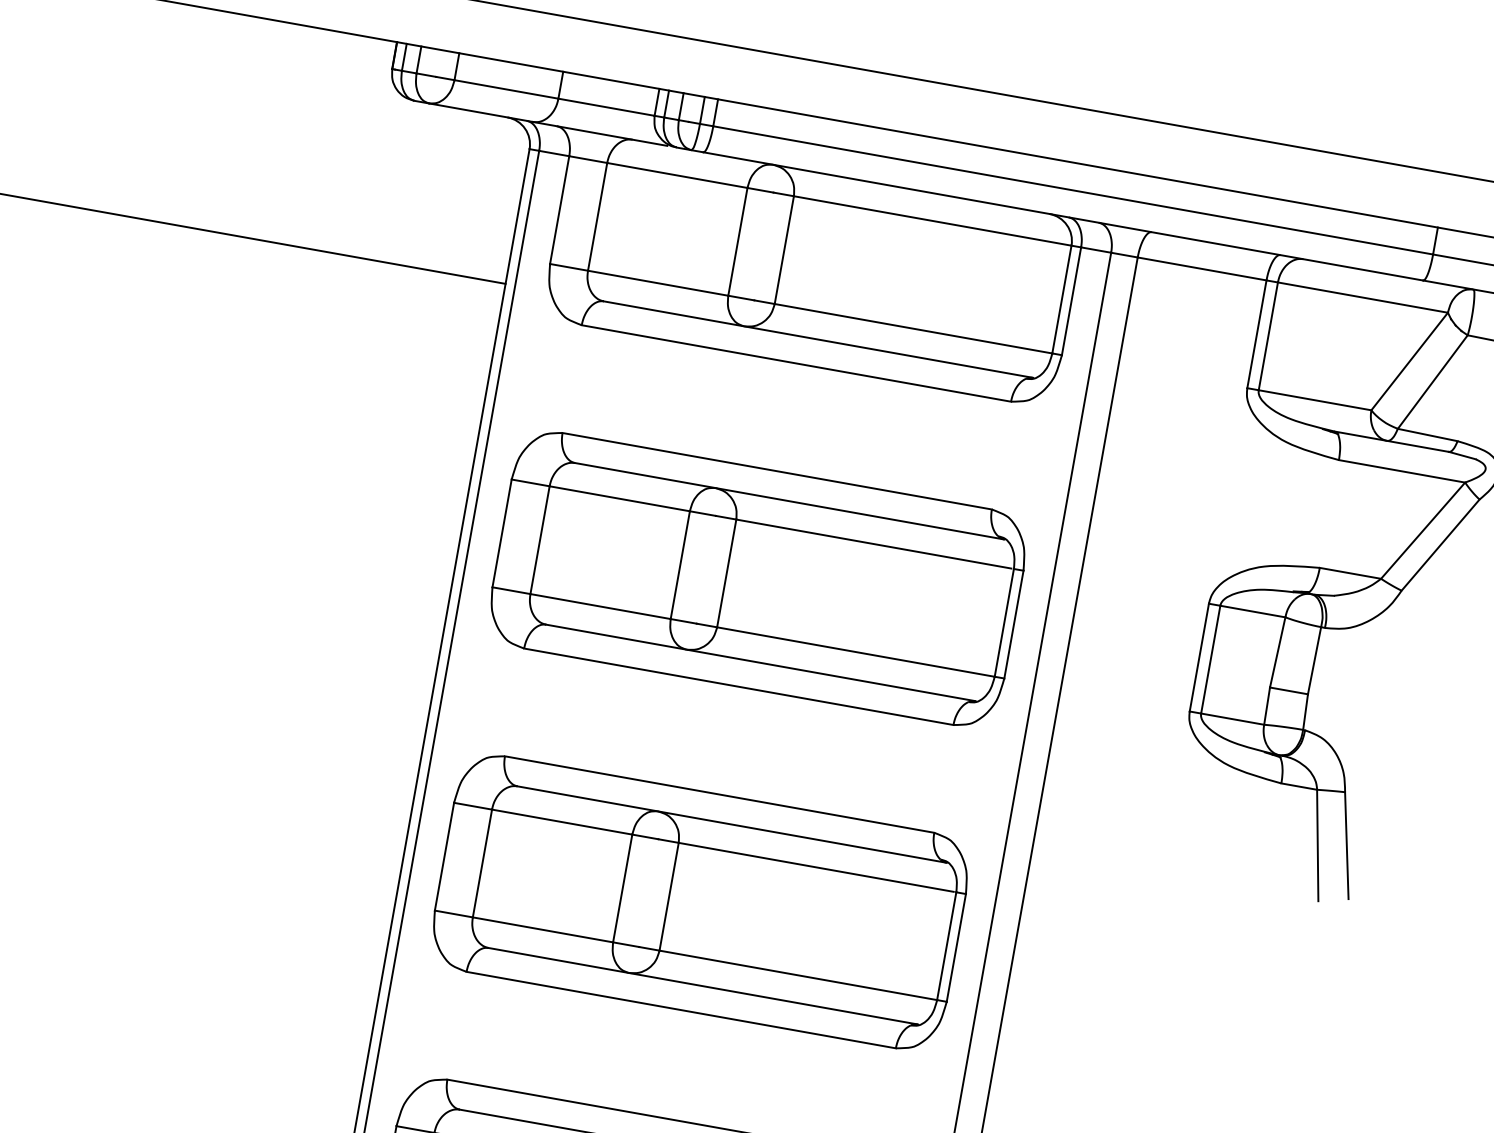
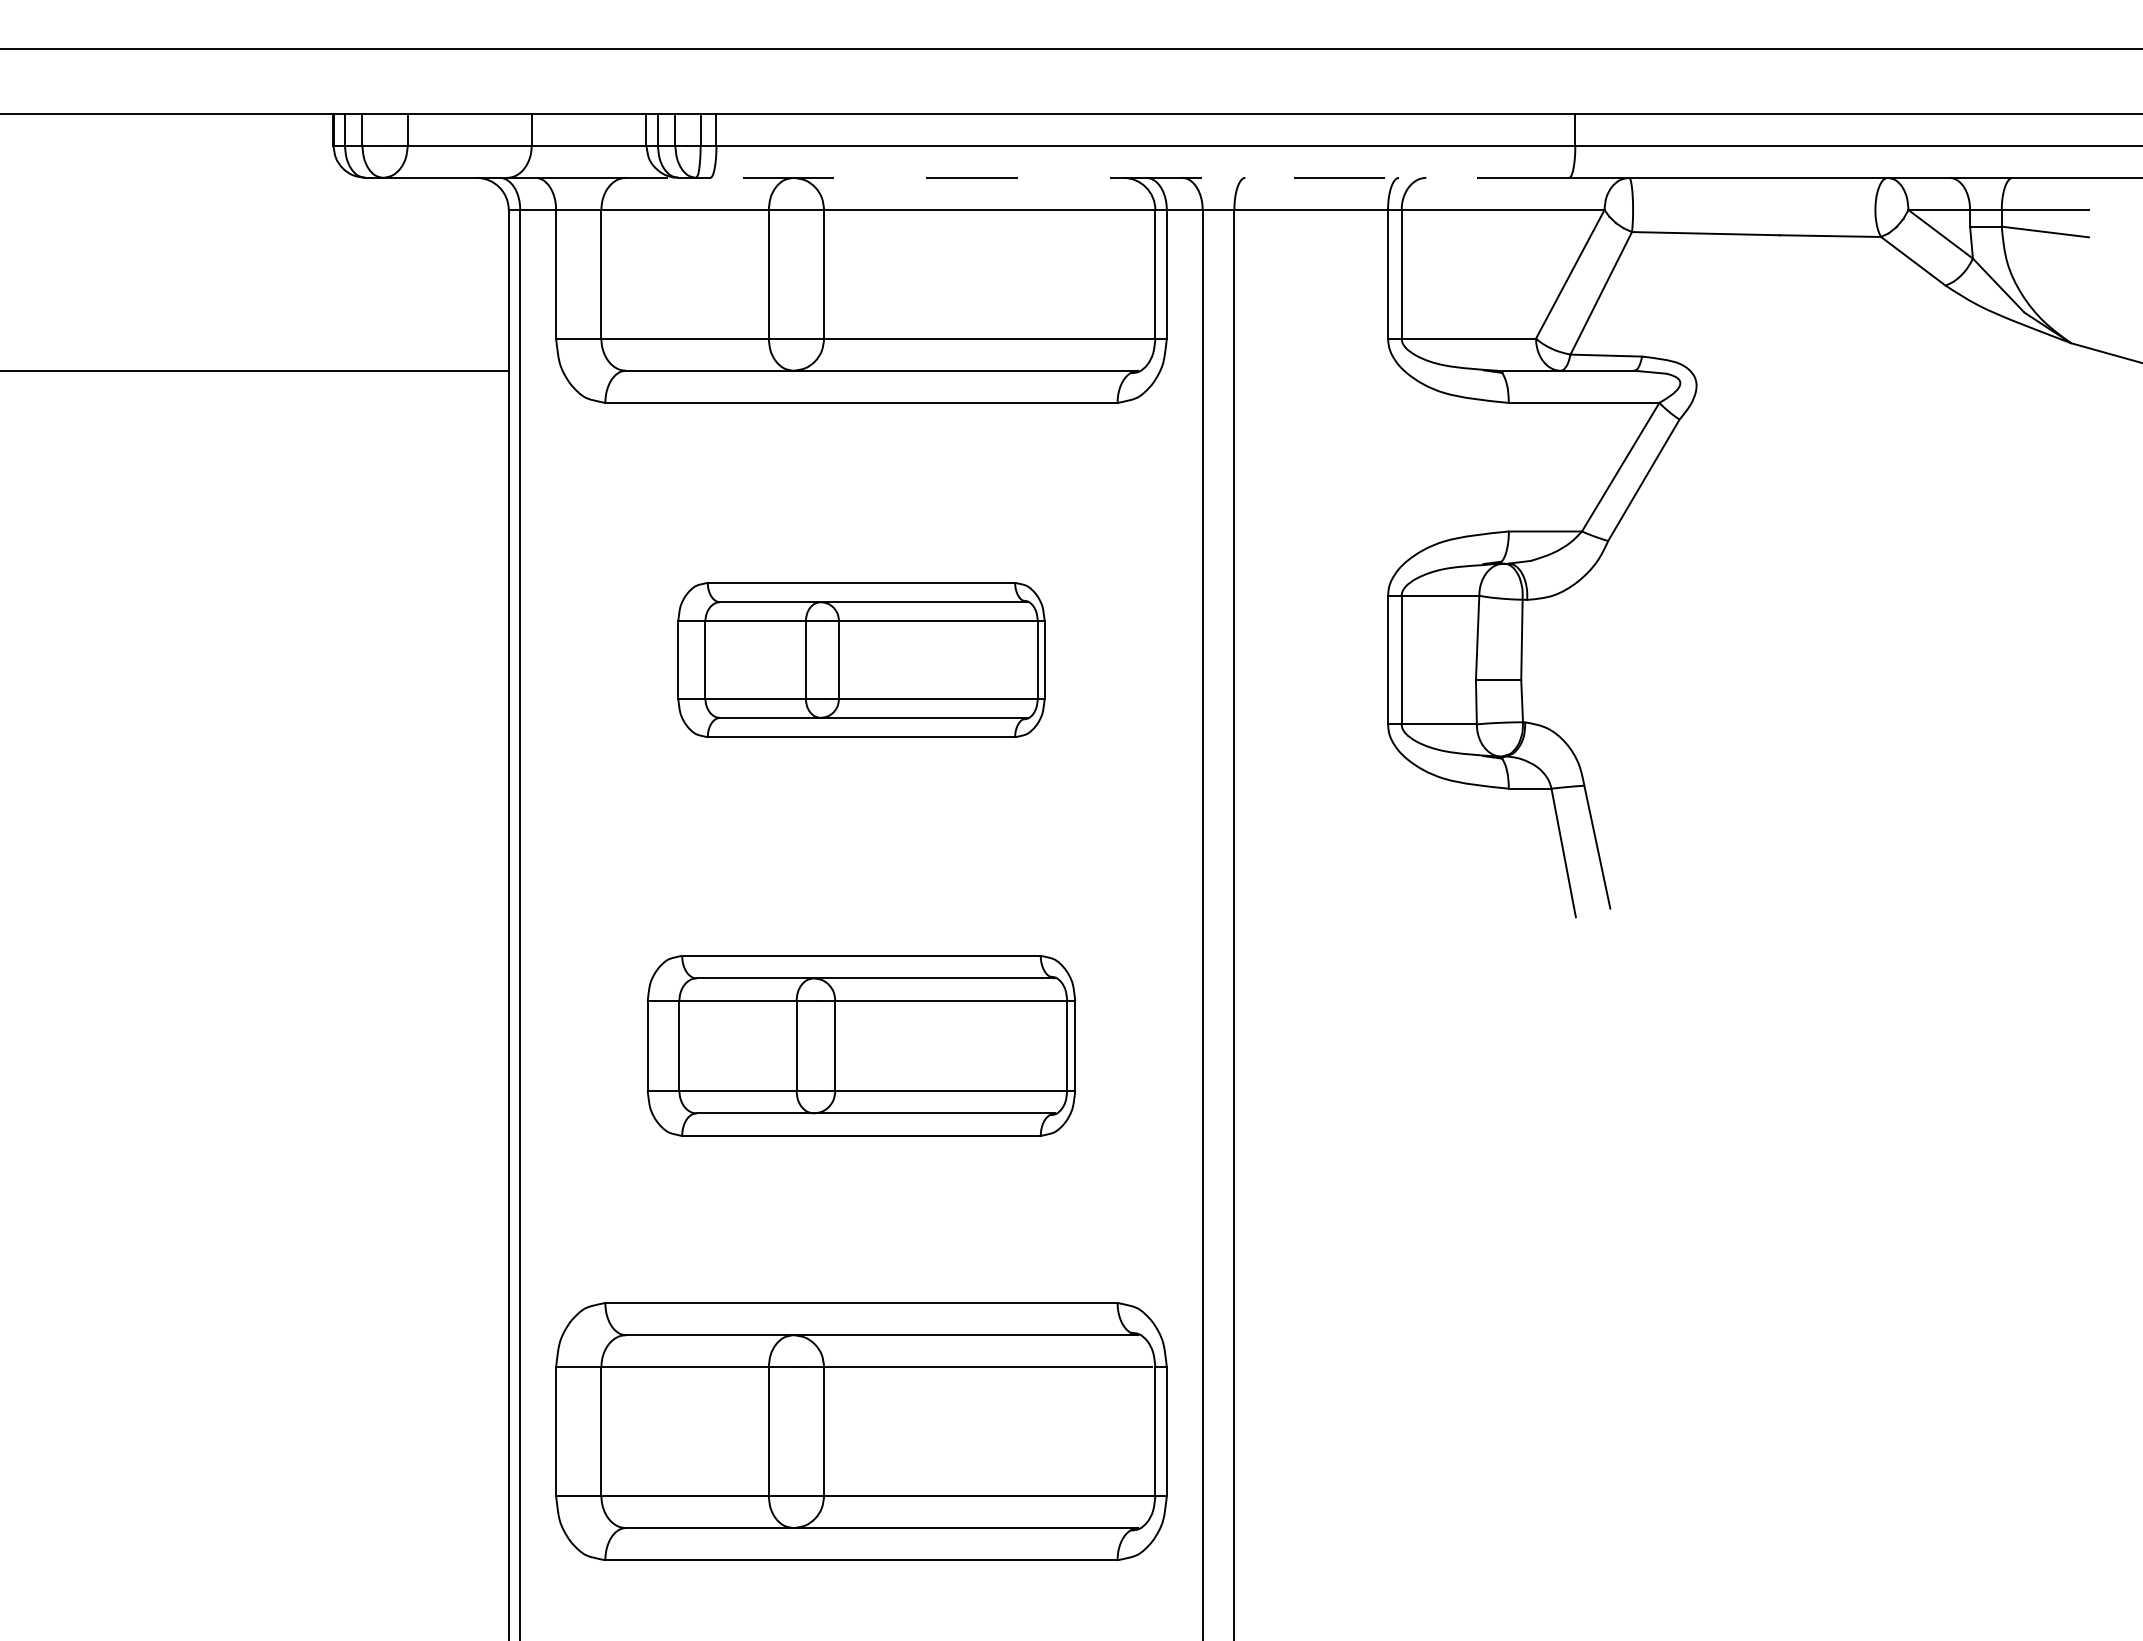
line: (1063, 216) -> (1139, 177), solid -> dashed
part: (758, 578) -> (861, 659), size x0.6
part: (700, 902) -> (861, 1045), size x0.7

